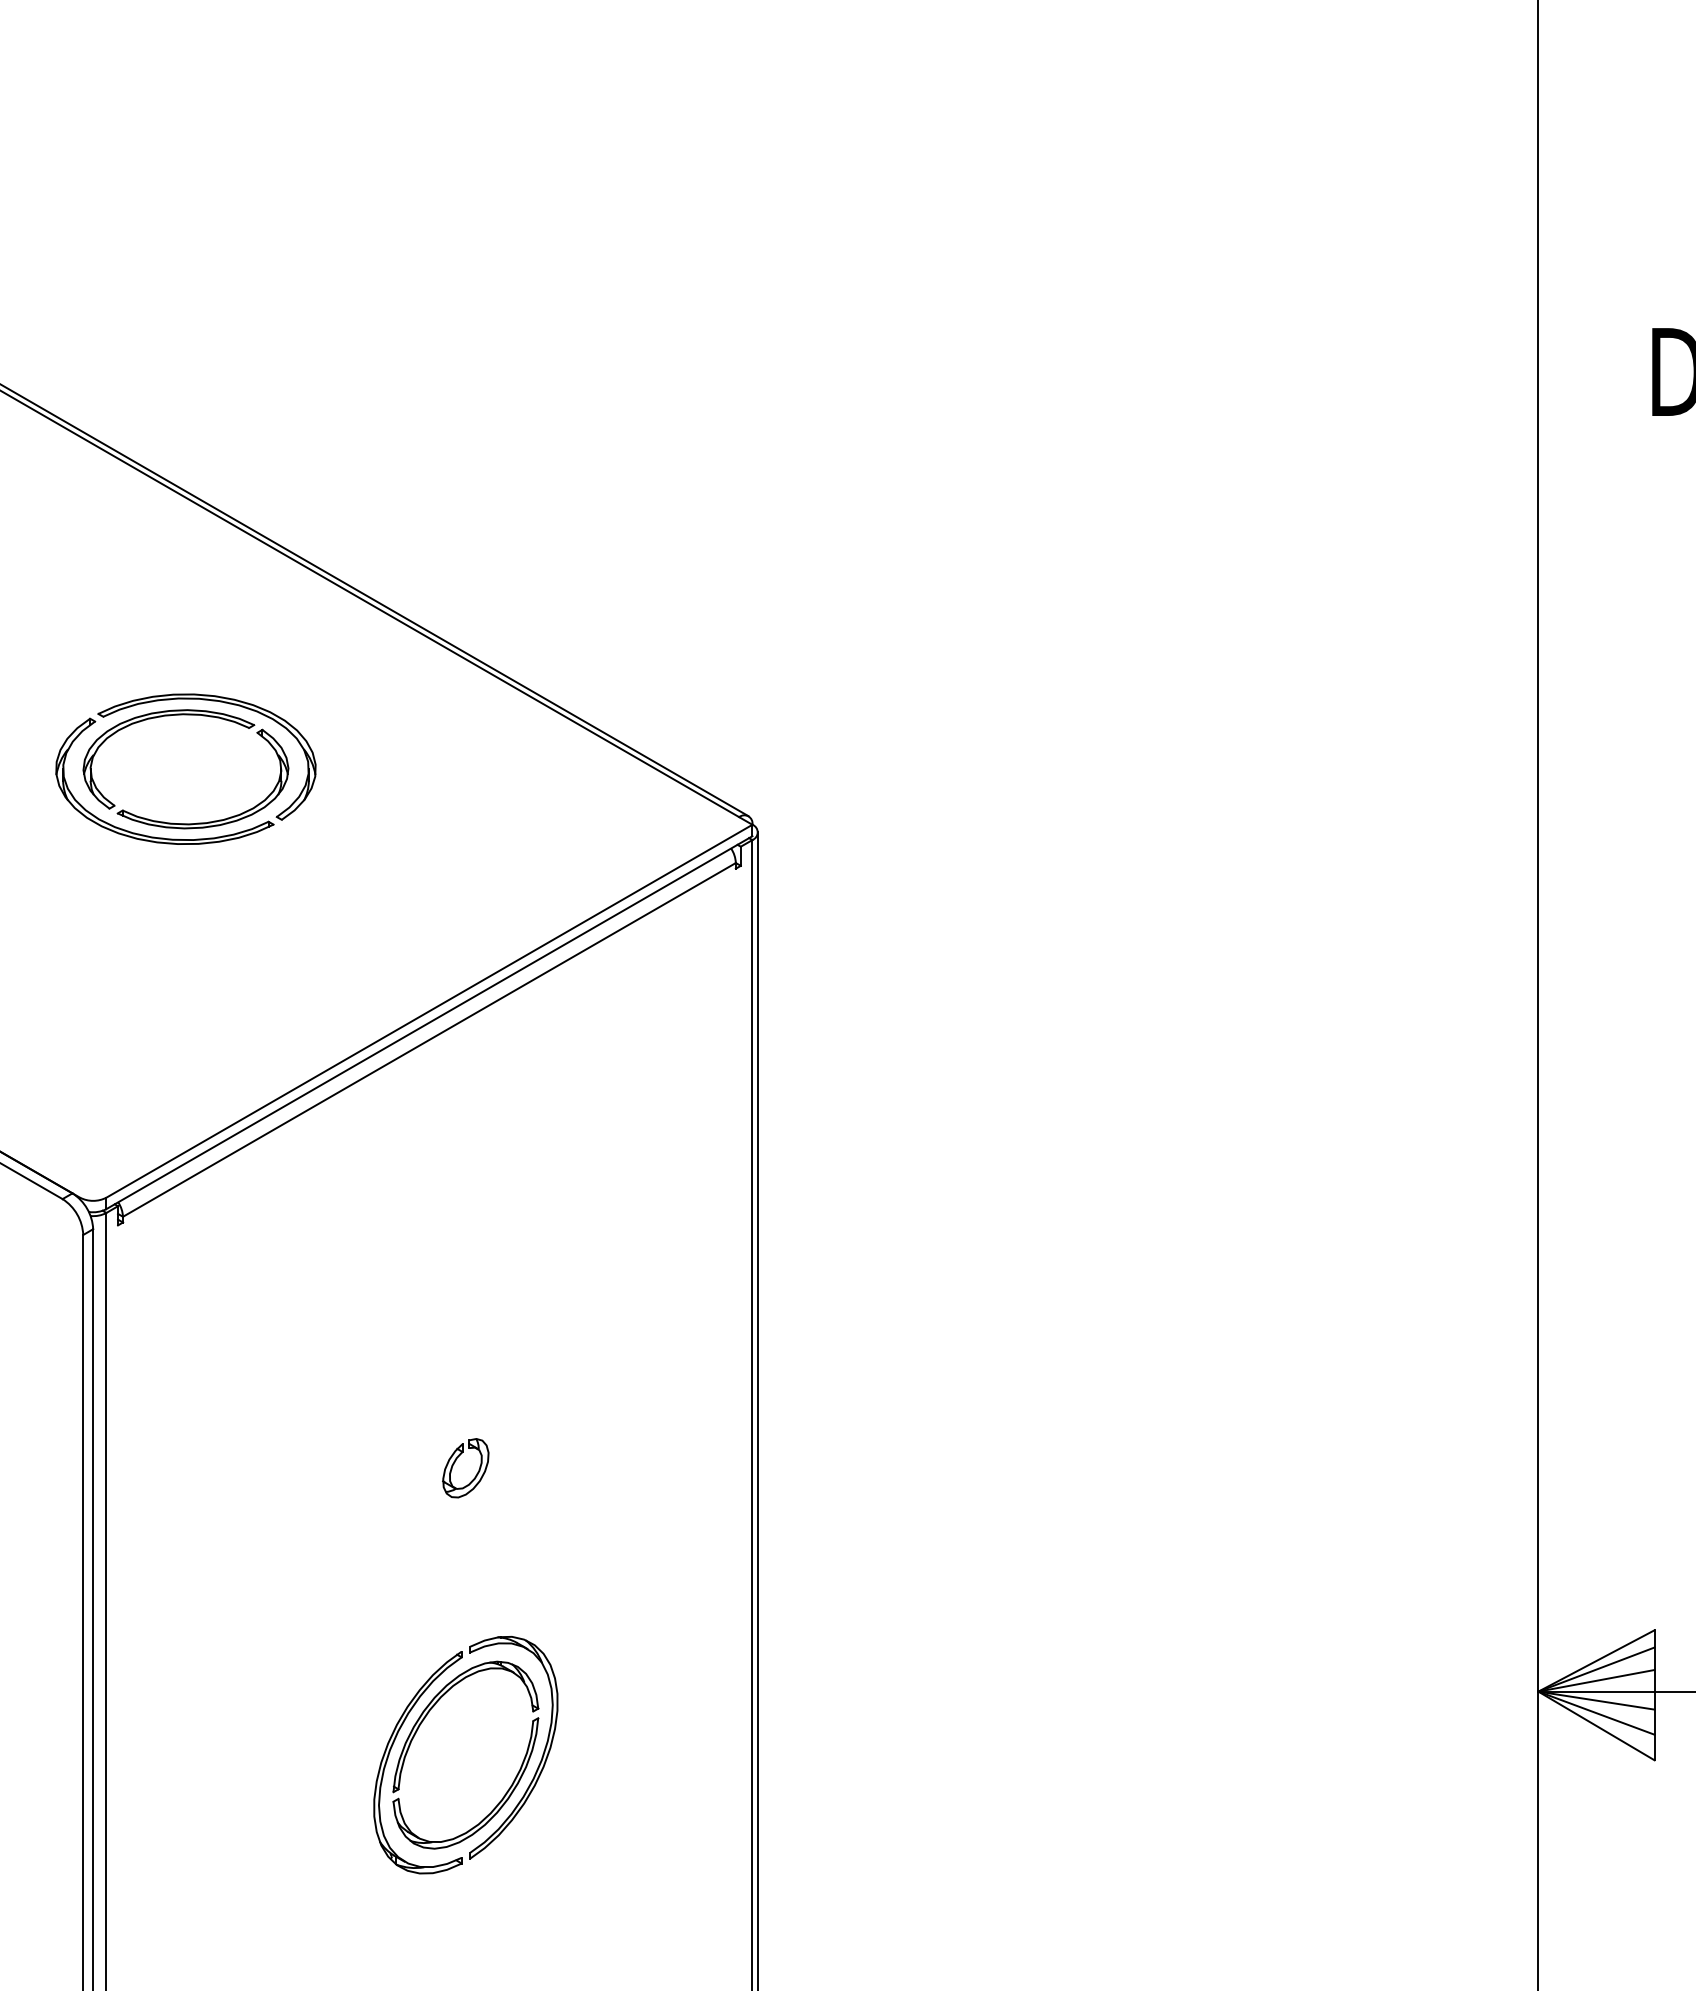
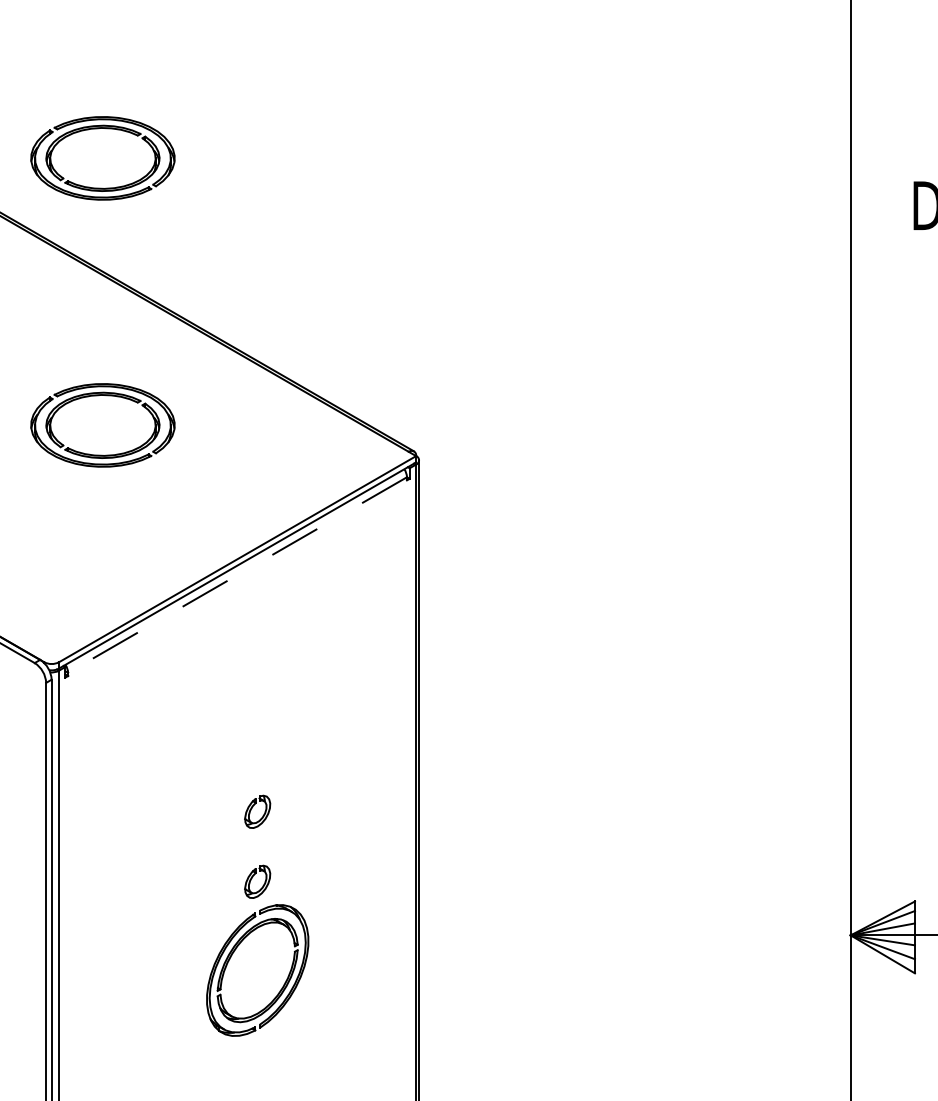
part: (185, 338) -> (102, 187), added
line: (429, 1040) -> (237, 575), solid -> dashed
part: (465, 1594) -> (257, 881), added

